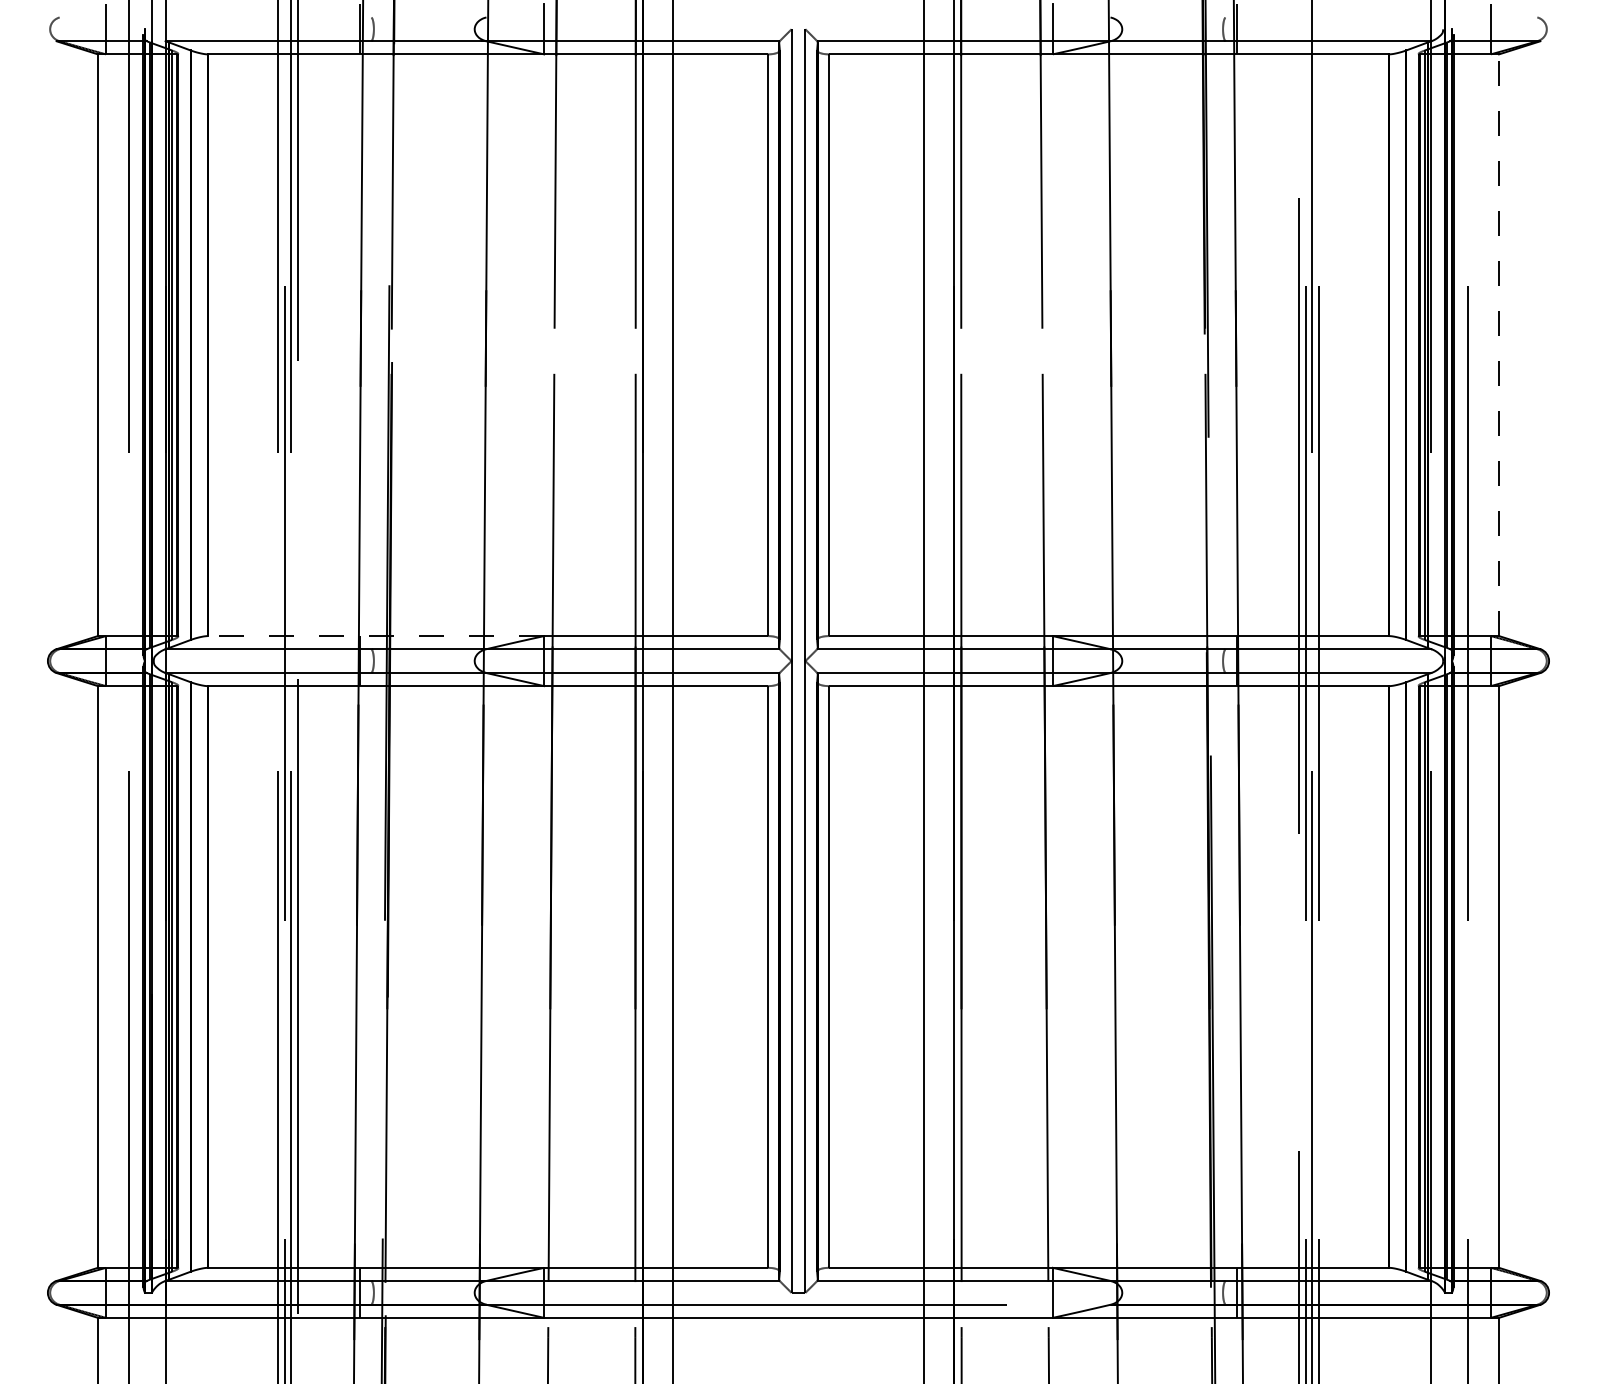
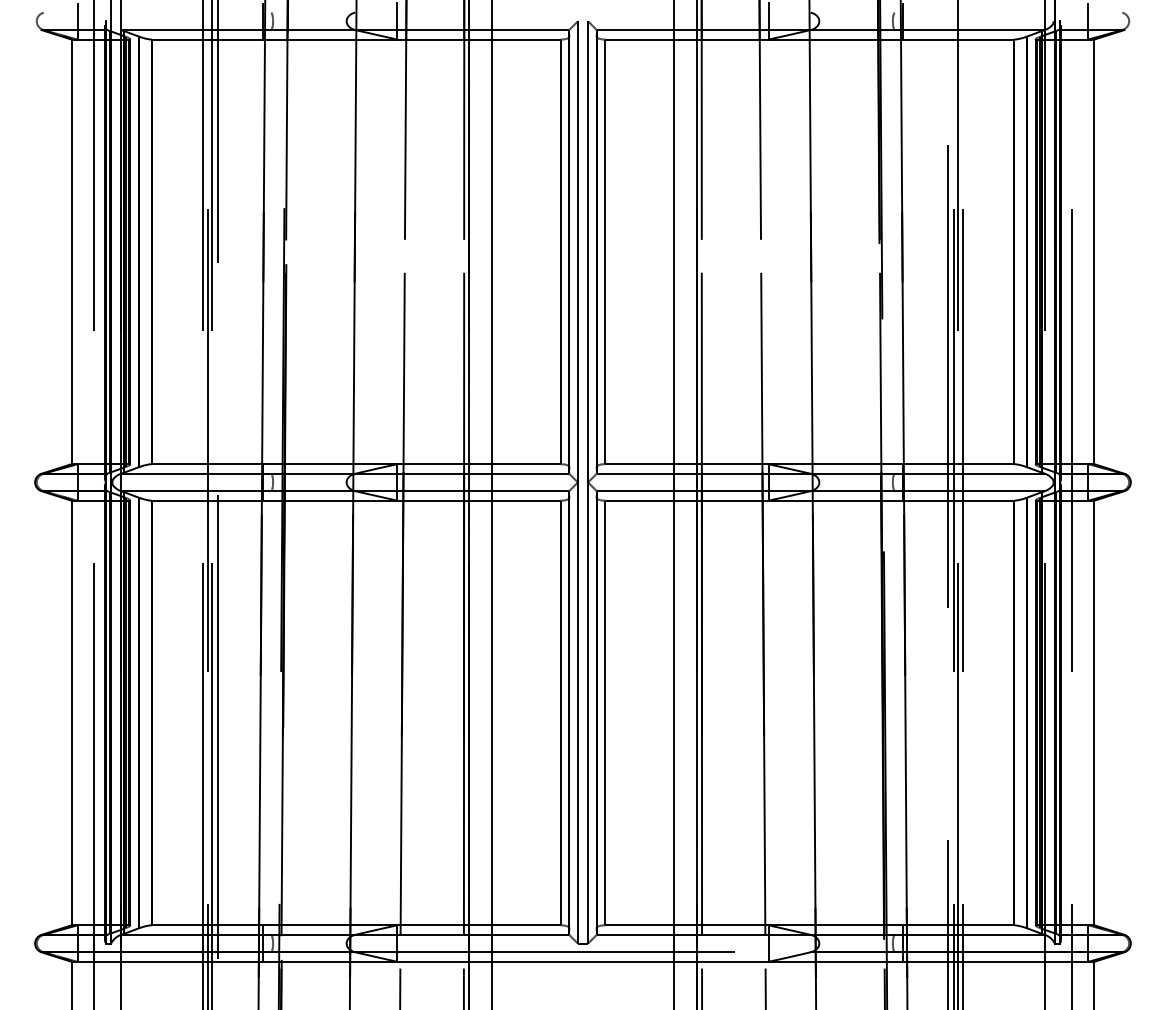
line: (1499, 345) -> (1094, 252), dashed -> solid
line: (375, 636) -> (274, 464), dashed -> solid

